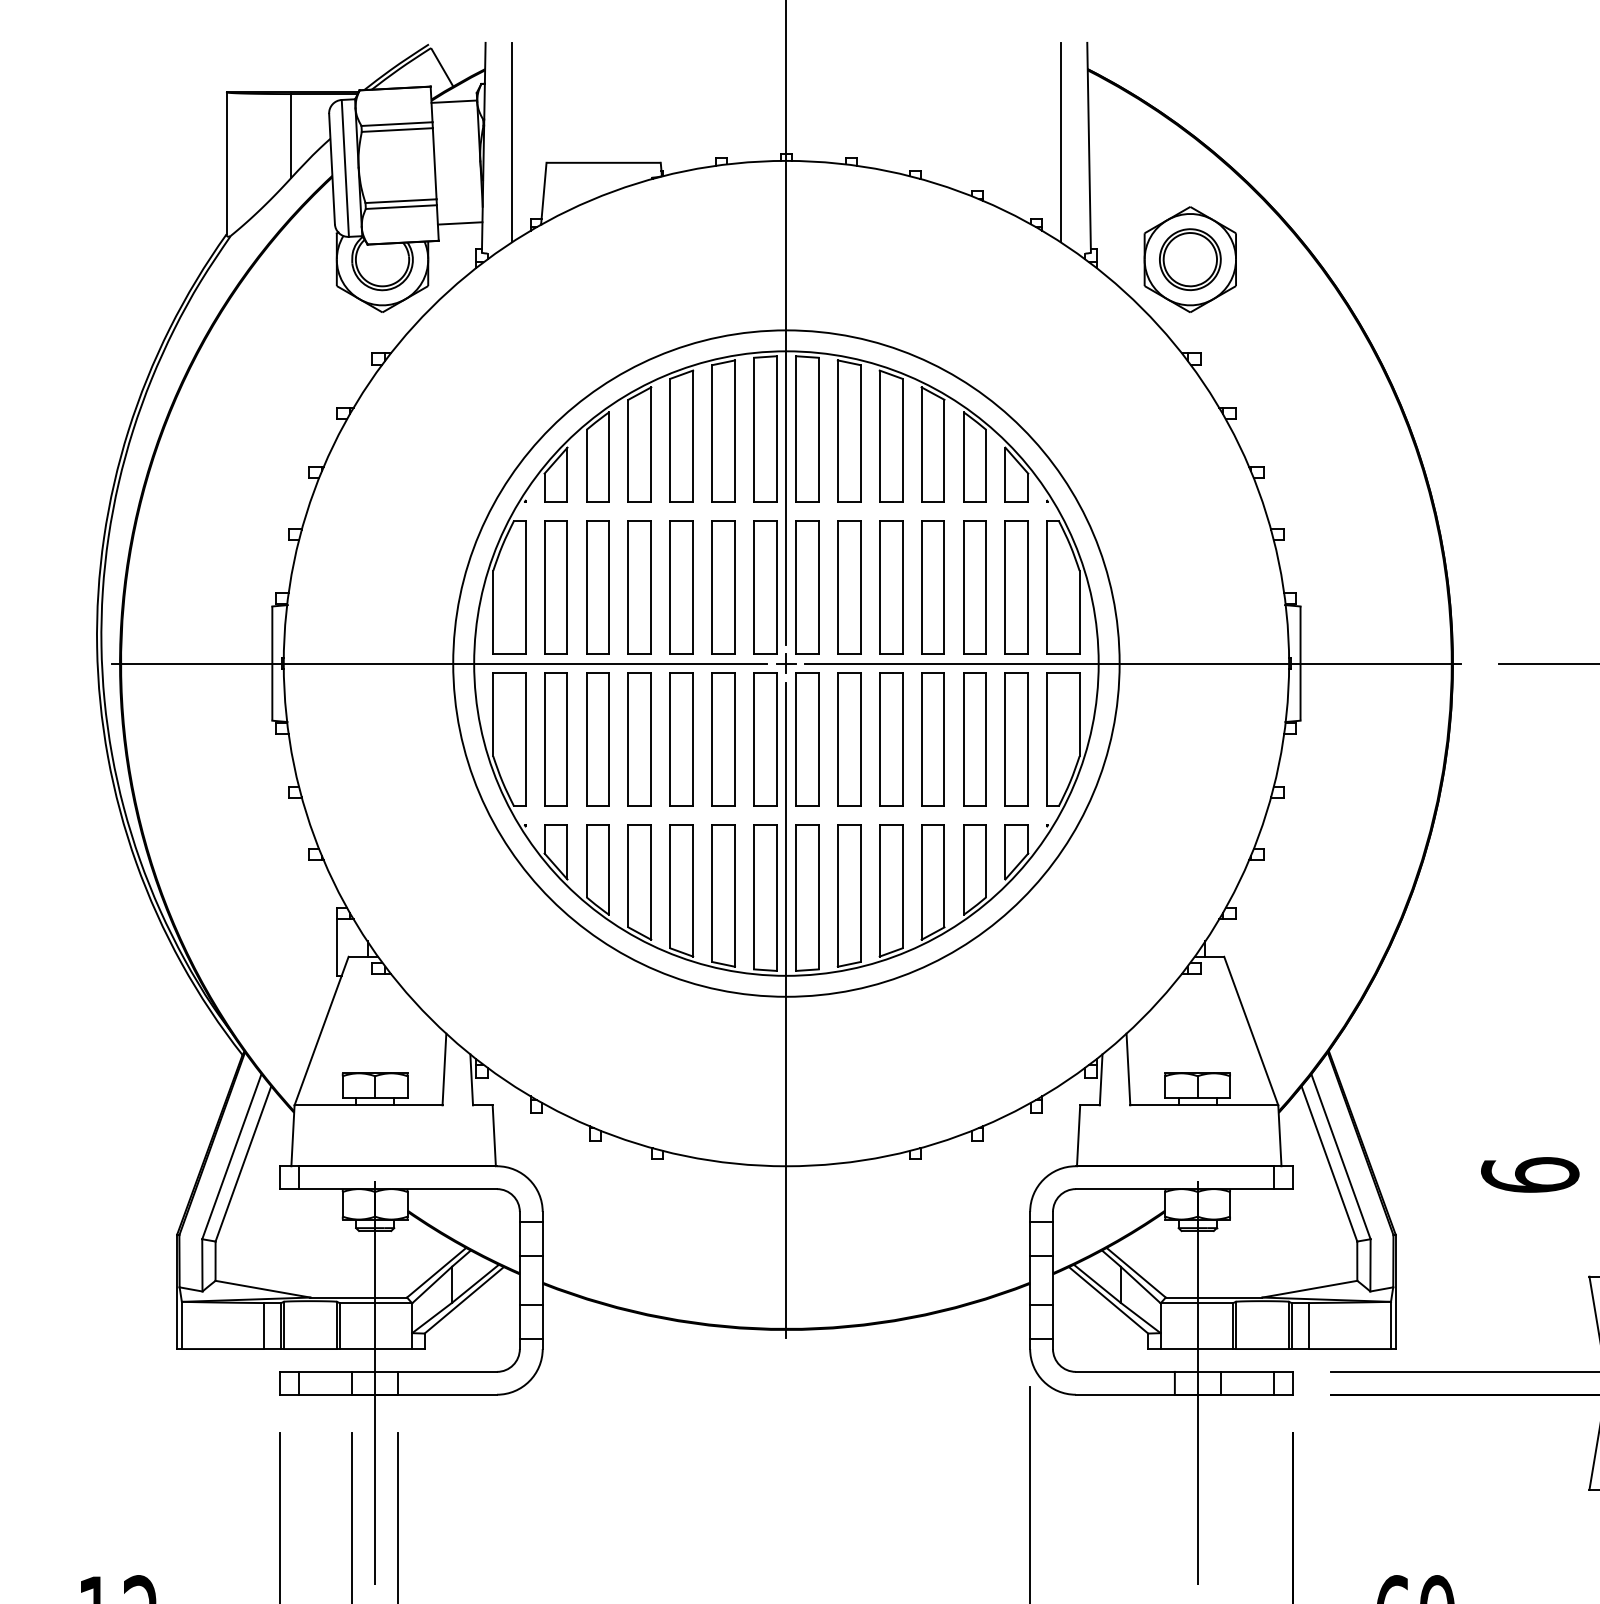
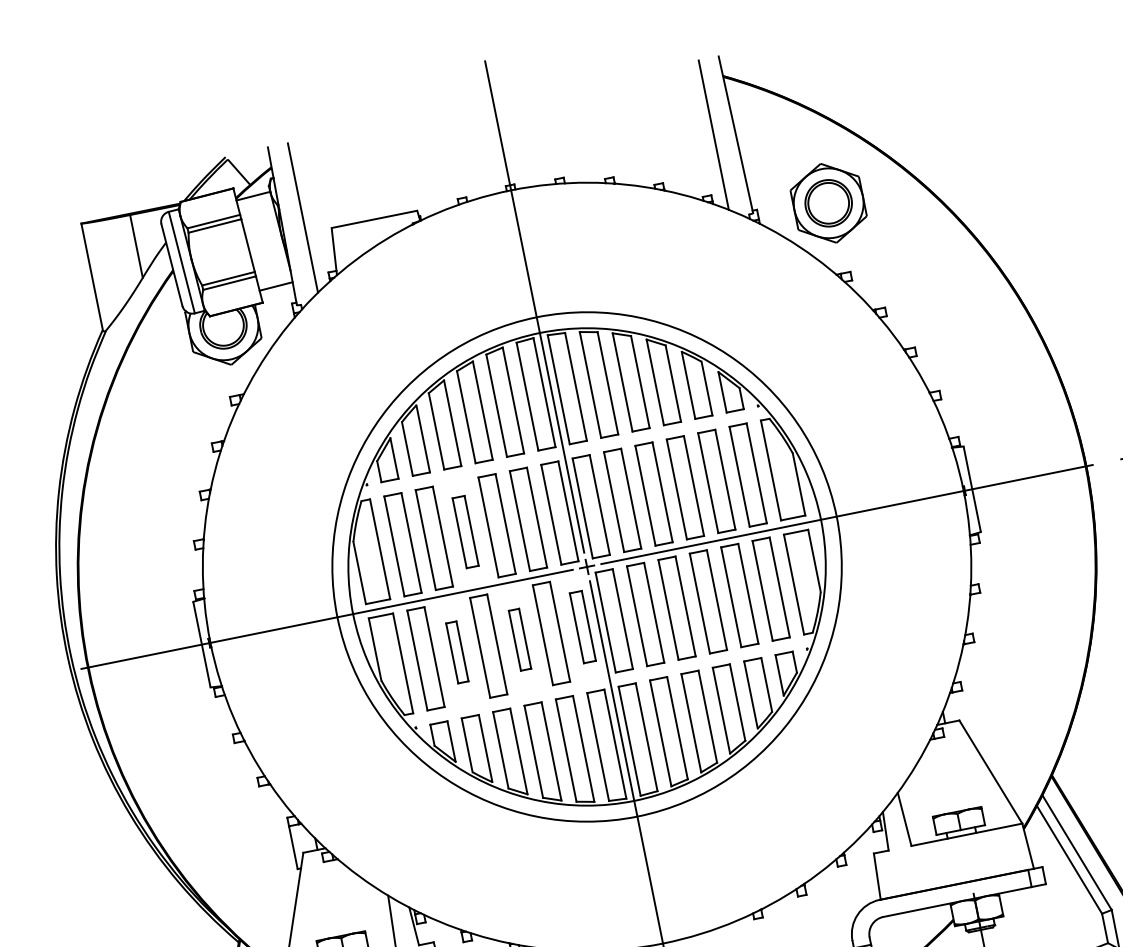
part: (639, 587) -> (465, 532), size x0.7
part: (597, 739) -> (456, 652), size x0.6
part: (681, 739) -> (519, 639), size x0.6
part: (765, 739) -> (582, 626), size x0.7

